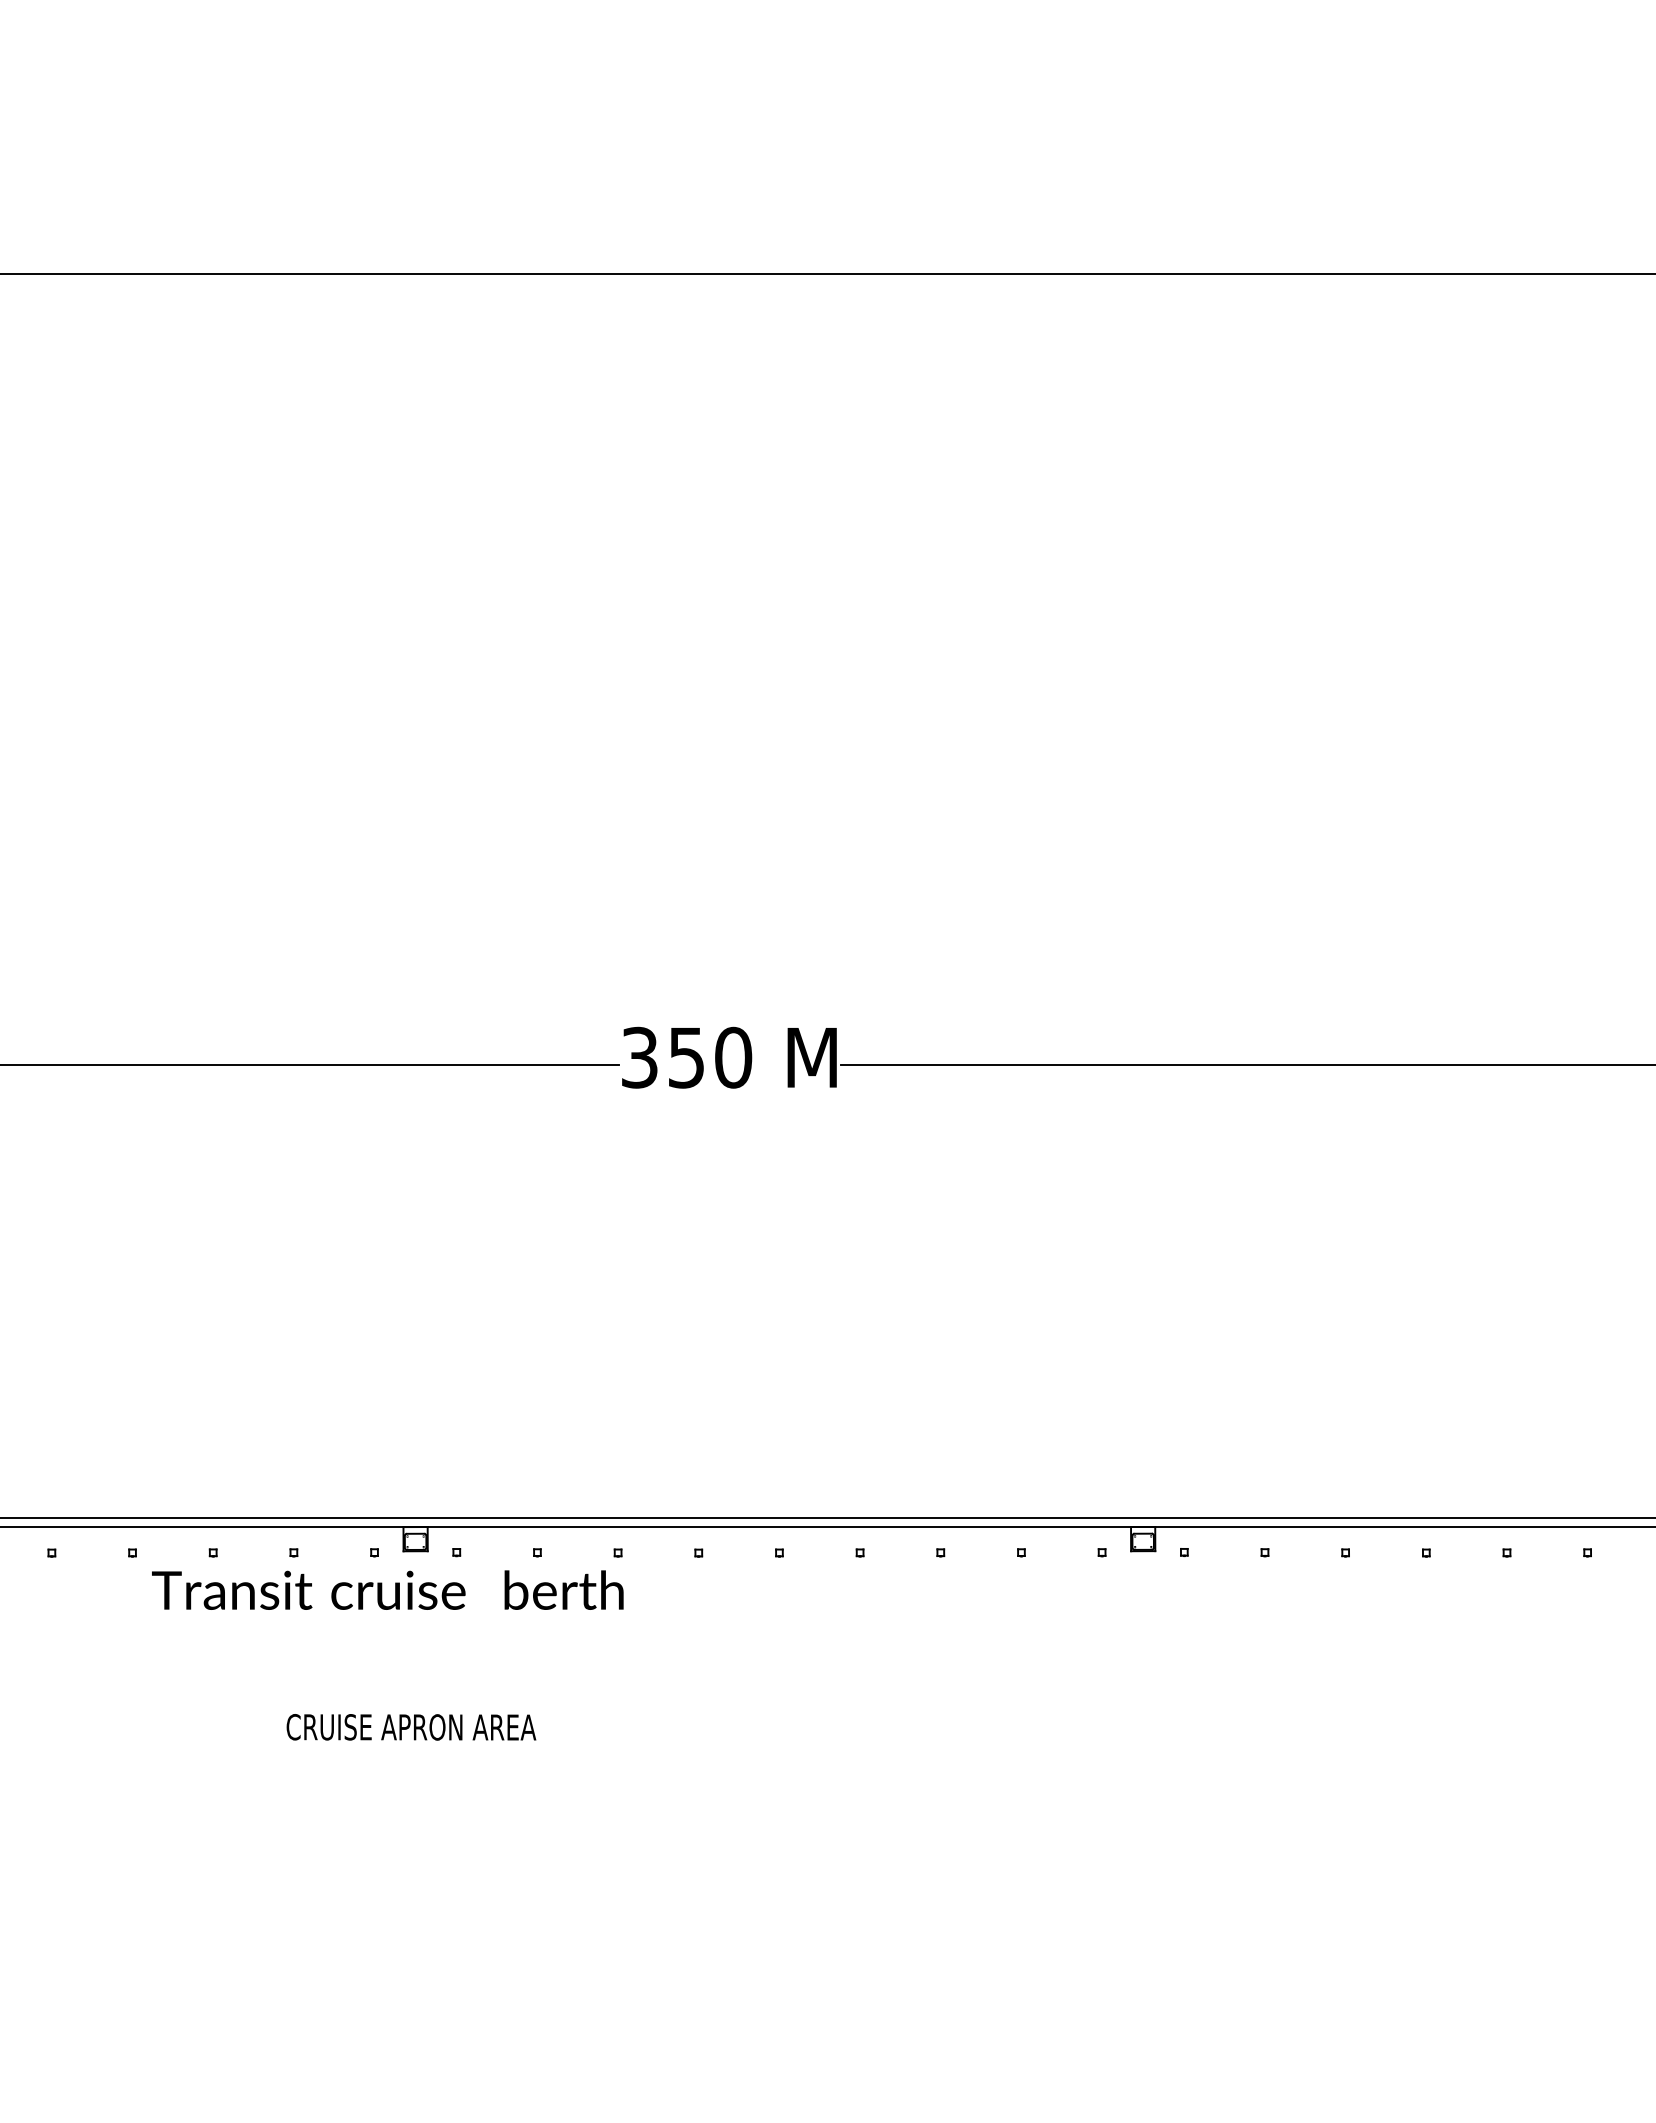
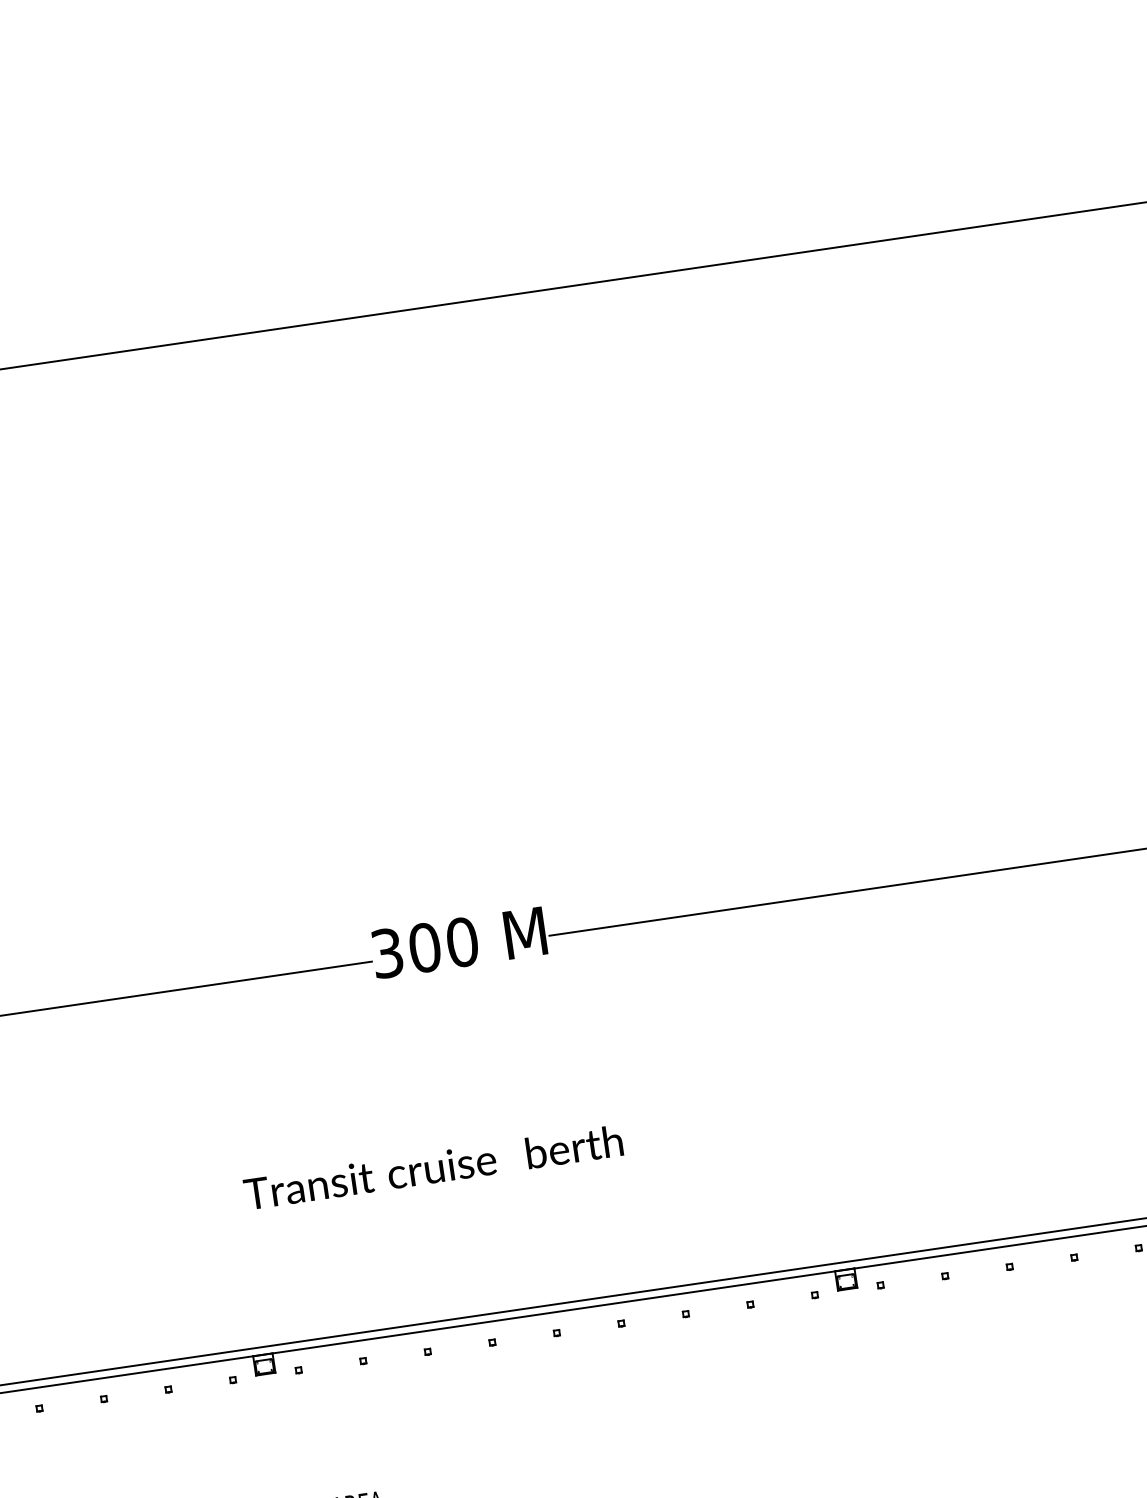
text: (686, 1057) -> (424, 947), 350 -> 300
text: (387, 1589) -> (433, 1166), moved

